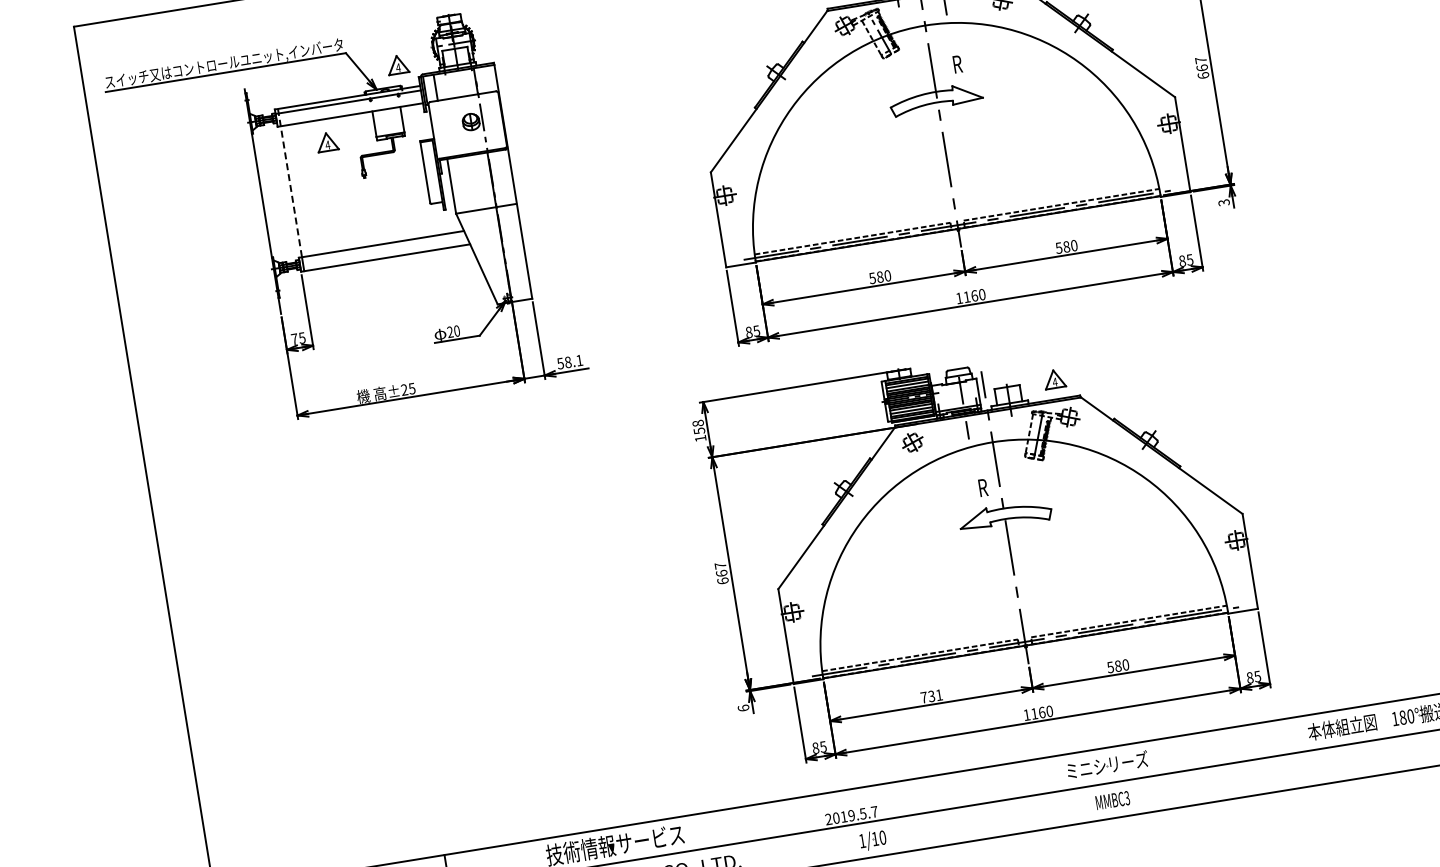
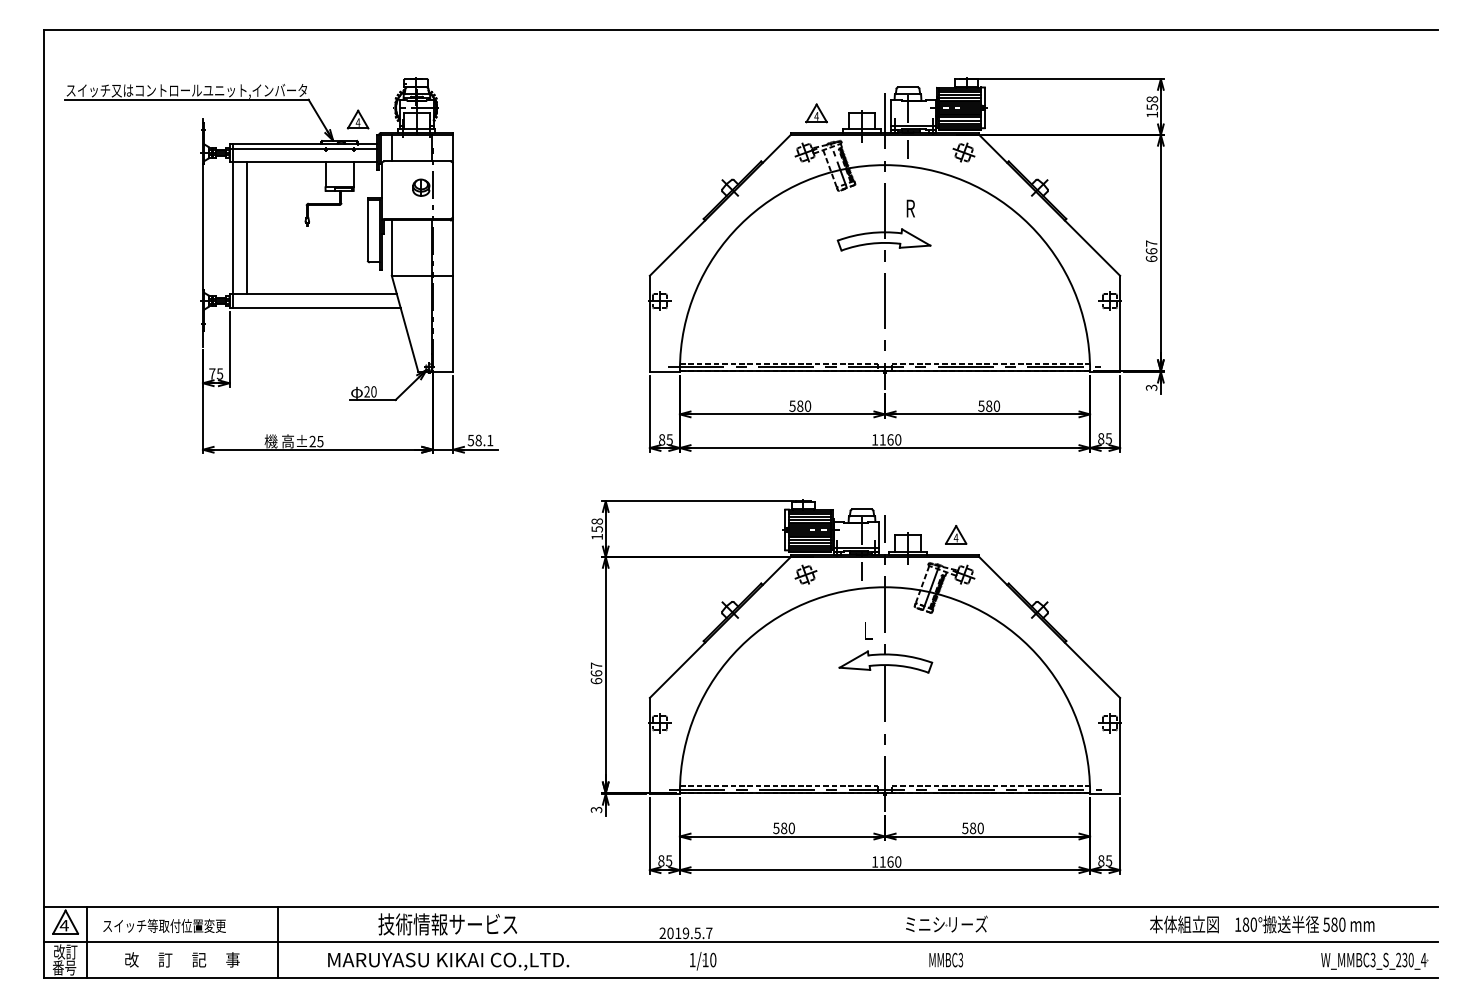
part: (326, 142) -> (275, 184), removed
line: (289, 183) -> (232, 219), dashed -> solid
line: (304, 189) -> (246, 227), added
text: (983, 487) -> (868, 630), R -> L
text: (931, 696) -> (783, 828), 731 -> 580
text: (743, 707) -> (596, 809), 6 -> 3

